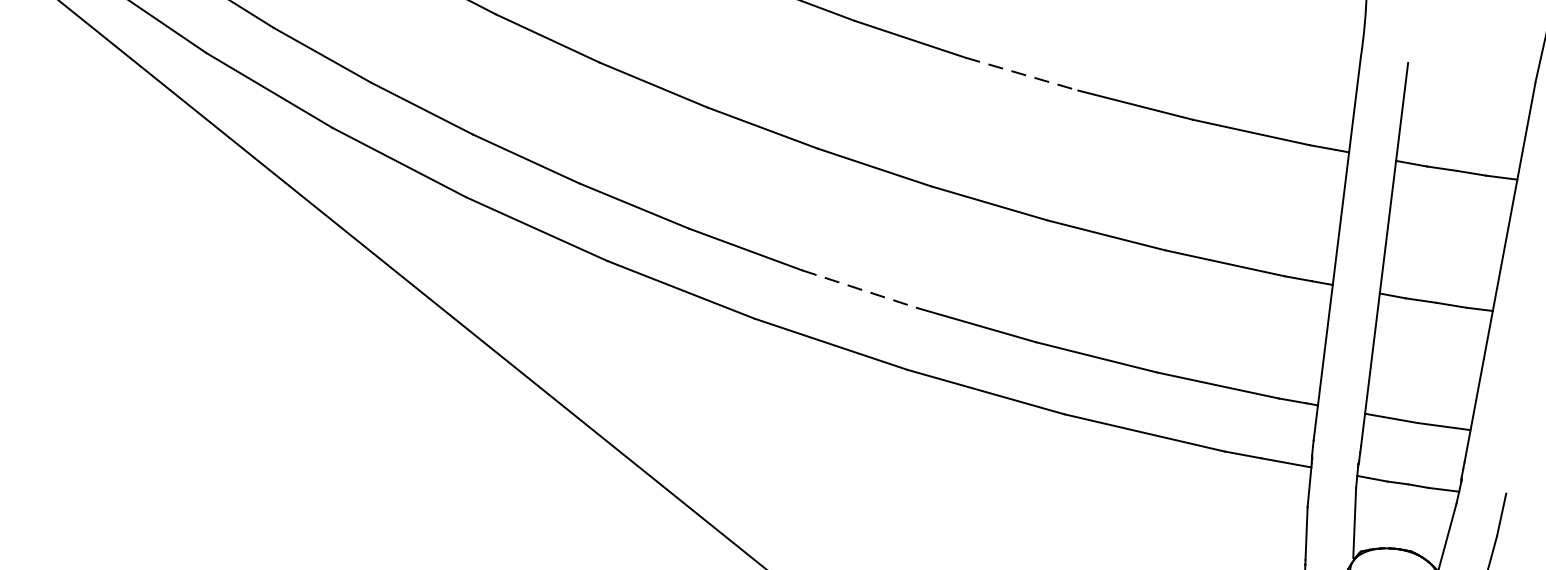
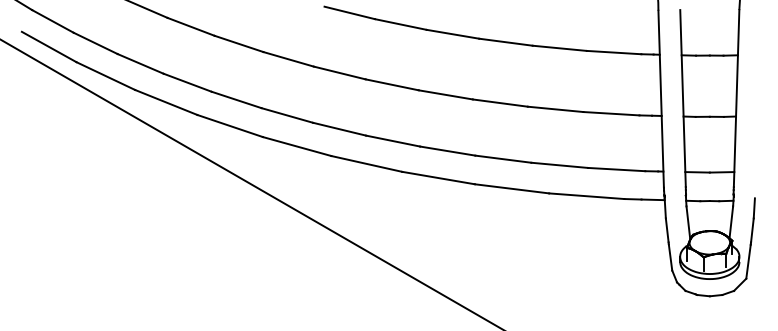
line: (1020, 74) -> (505, 42), dashed -> solid
line: (859, 290) -> (447, 151), dashed -> solid

